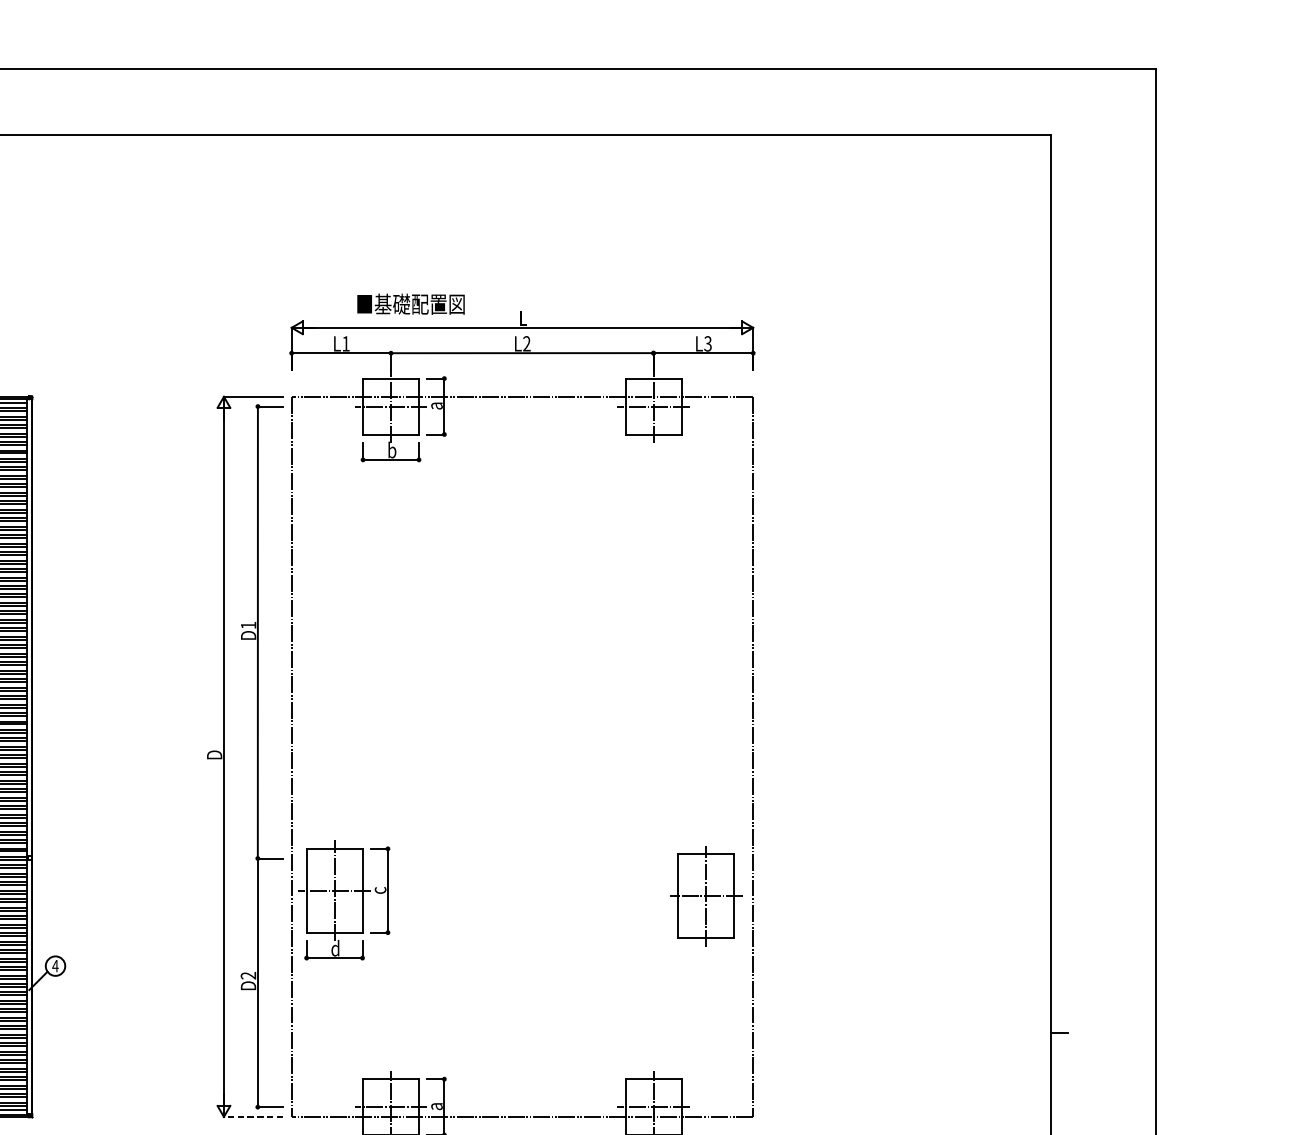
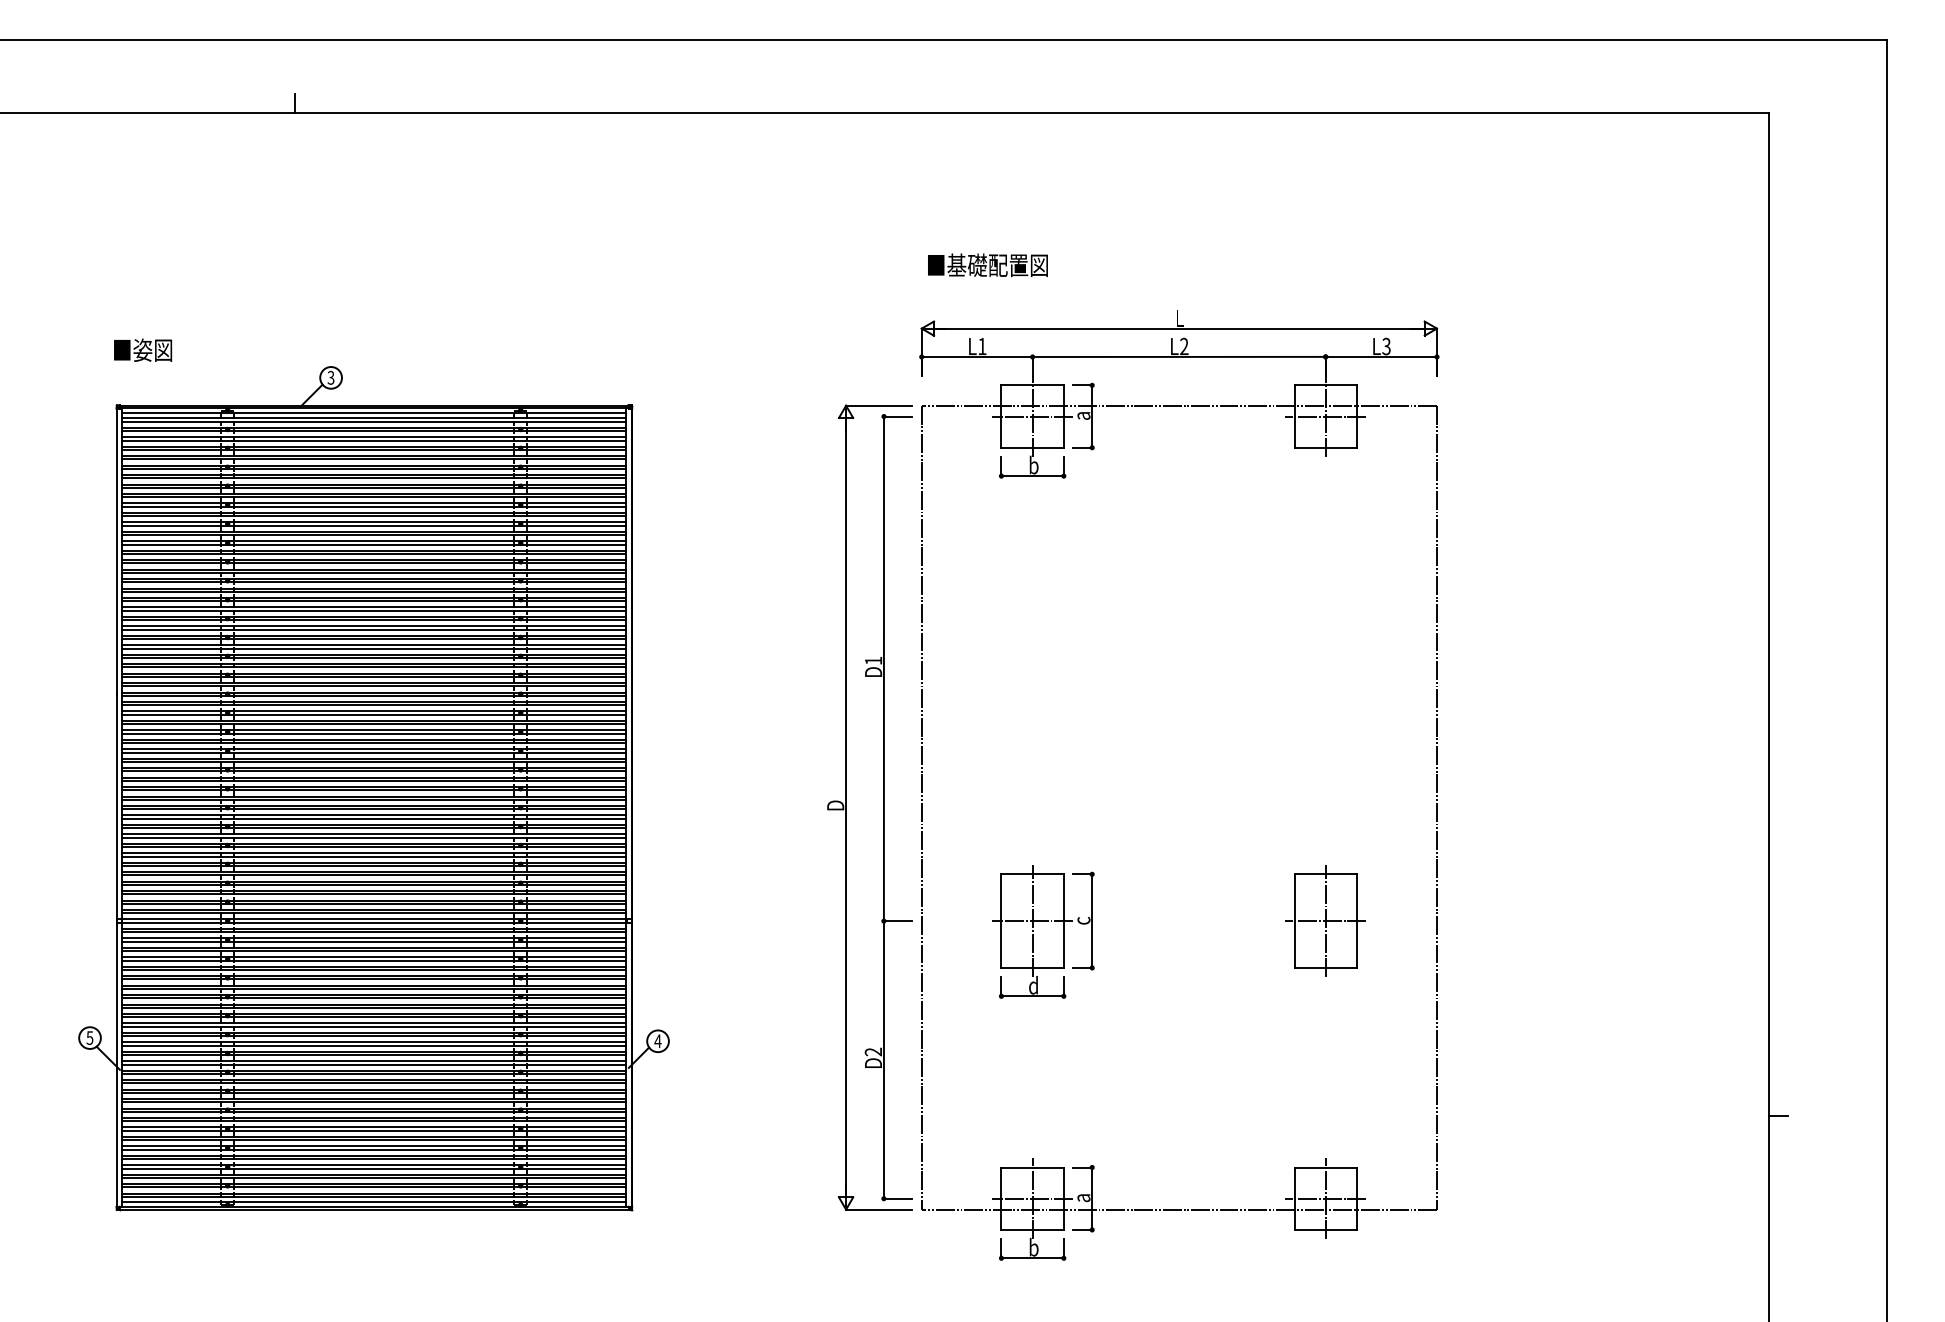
text: (410, 304) -> (987, 265), moved
part: (706, 895) -> (1325, 920), moved
part: (344, 900) -> (1043, 931), moved
line: (252, 1116) -> (878, 1209), dashed -> solid

